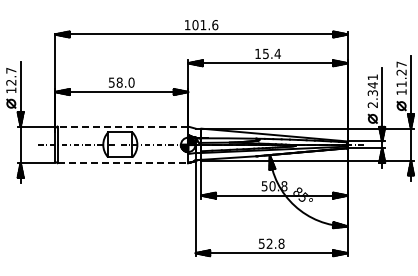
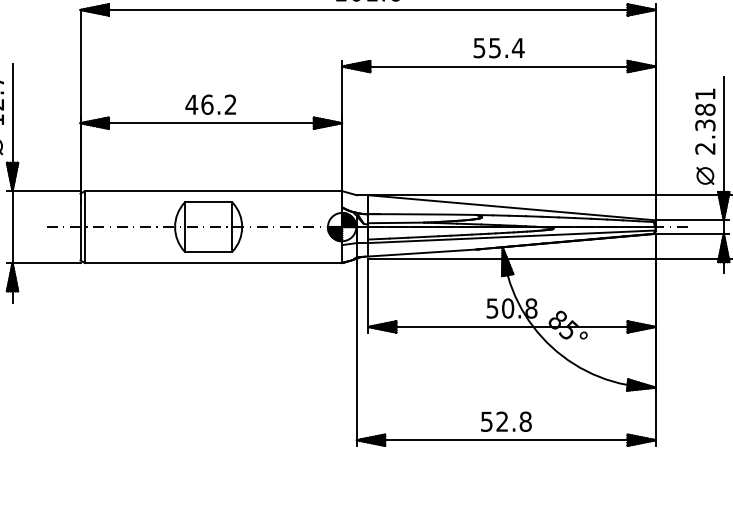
text: (257, 53) -> (478, 47), 15.4 -> 55.4
text: (121, 82) -> (210, 104), 58.0 -> 46.2
text: (372, 85) -> (704, 110), 2.341 -> 2.381
line: (122, 126) -> (212, 190), dashed -> solid
line: (123, 163) -> (214, 263), dashed -> solid

